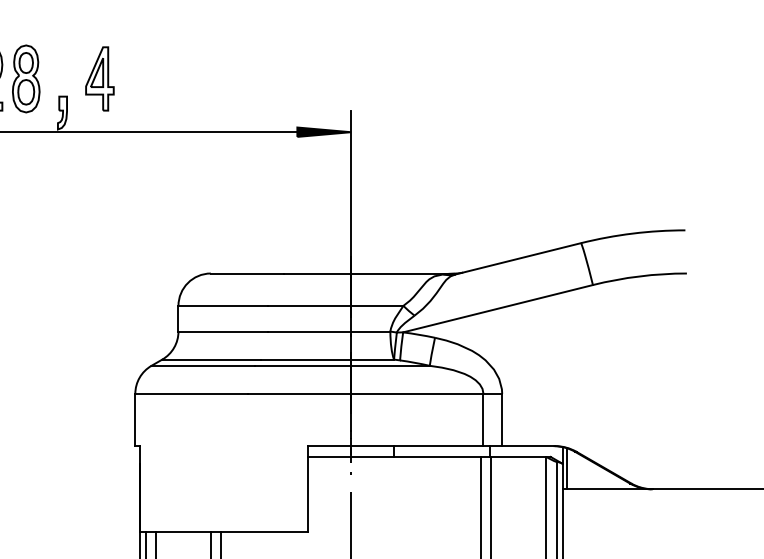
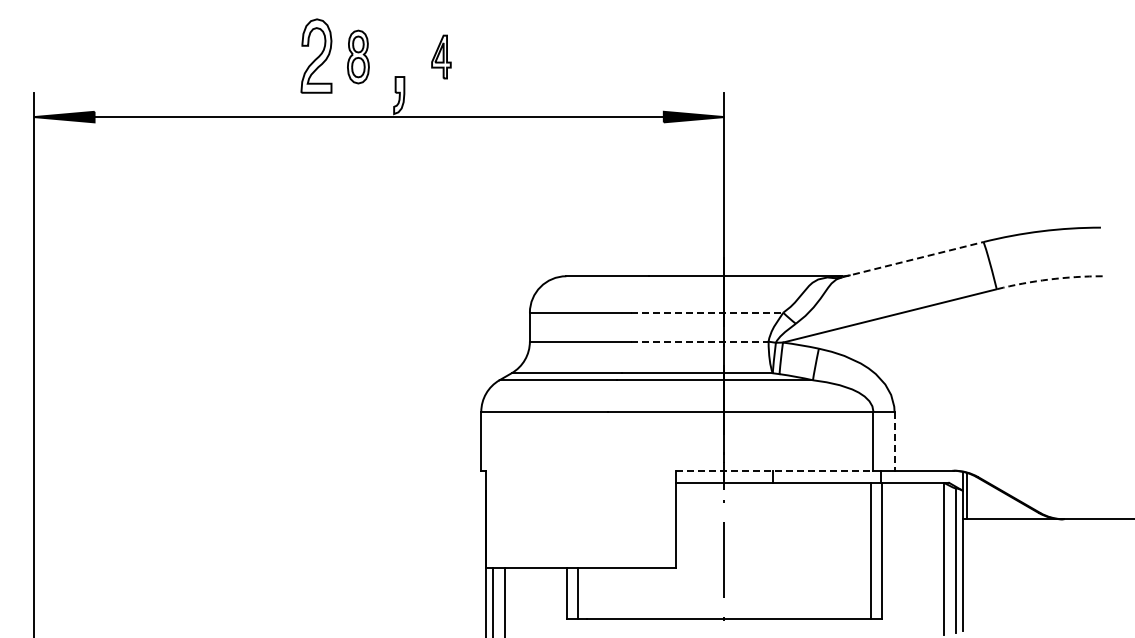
part: (26, 78) -> (358, 56), size x0.7
part: (100, 78) -> (441, 56), size x0.6
line: (518, 258) -> (912, 259), solid -> dashed
arc: (639, 276) -> (1049, 279), solid -> dashed
line: (336, 305) -> (707, 312), solid -> dashed
line: (329, 331) -> (699, 341), solid -> dashed
line: (502, 420) -> (894, 441), solid -> dashed
line: (395, 445) -> (774, 470), solid -> dashed

